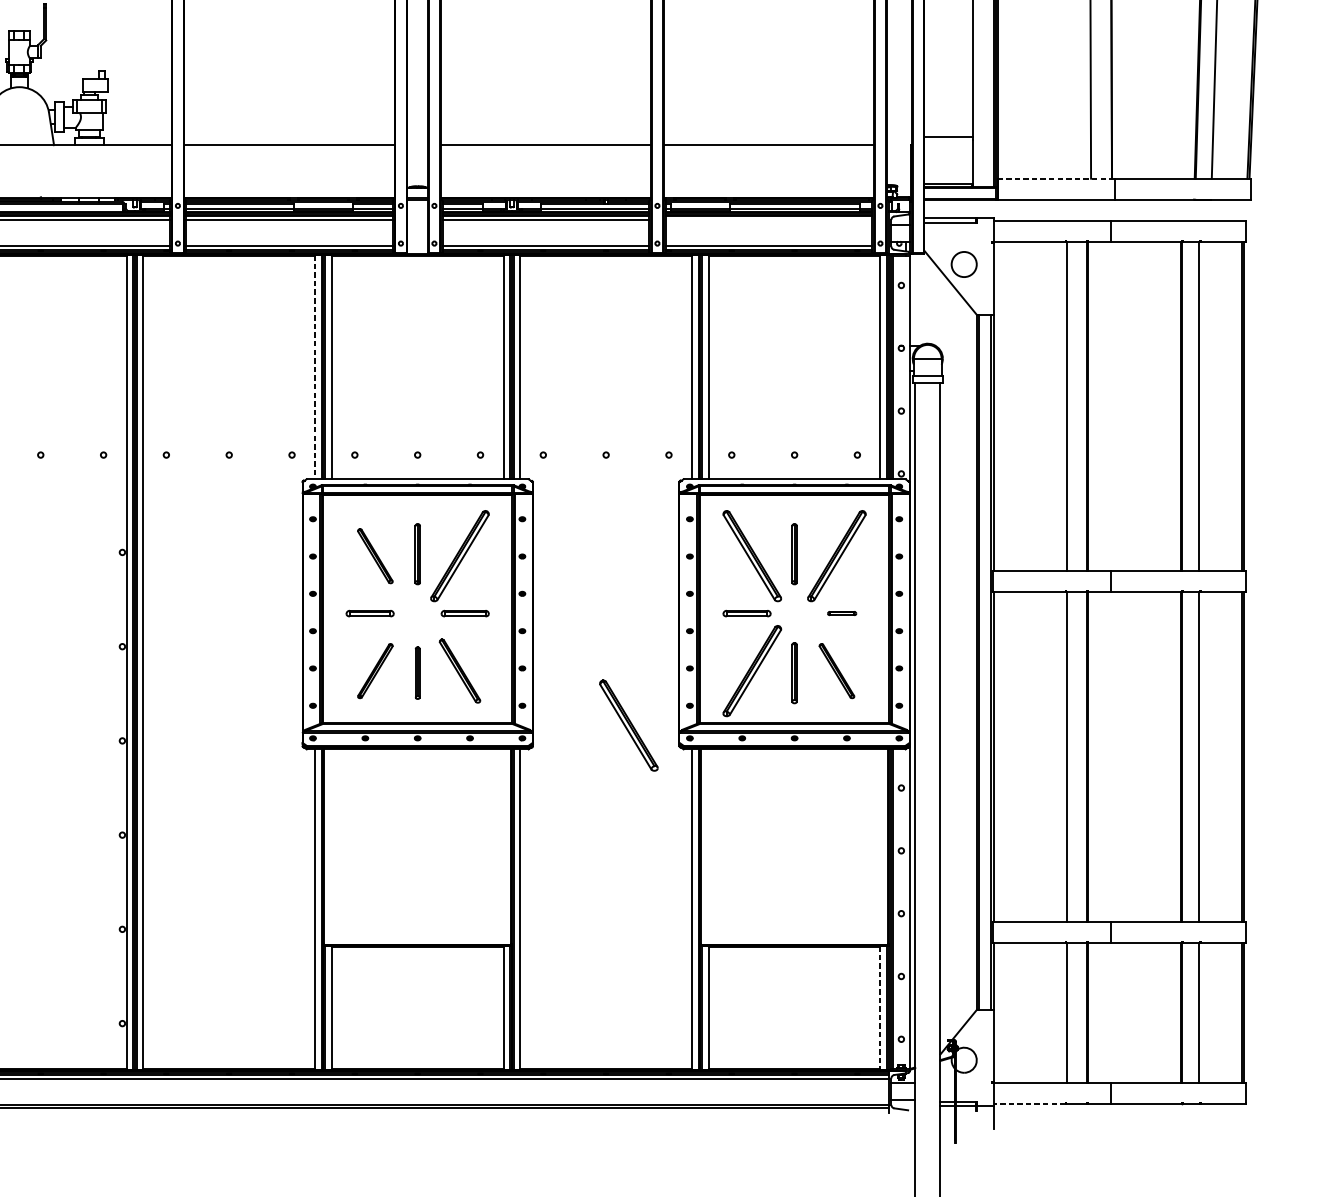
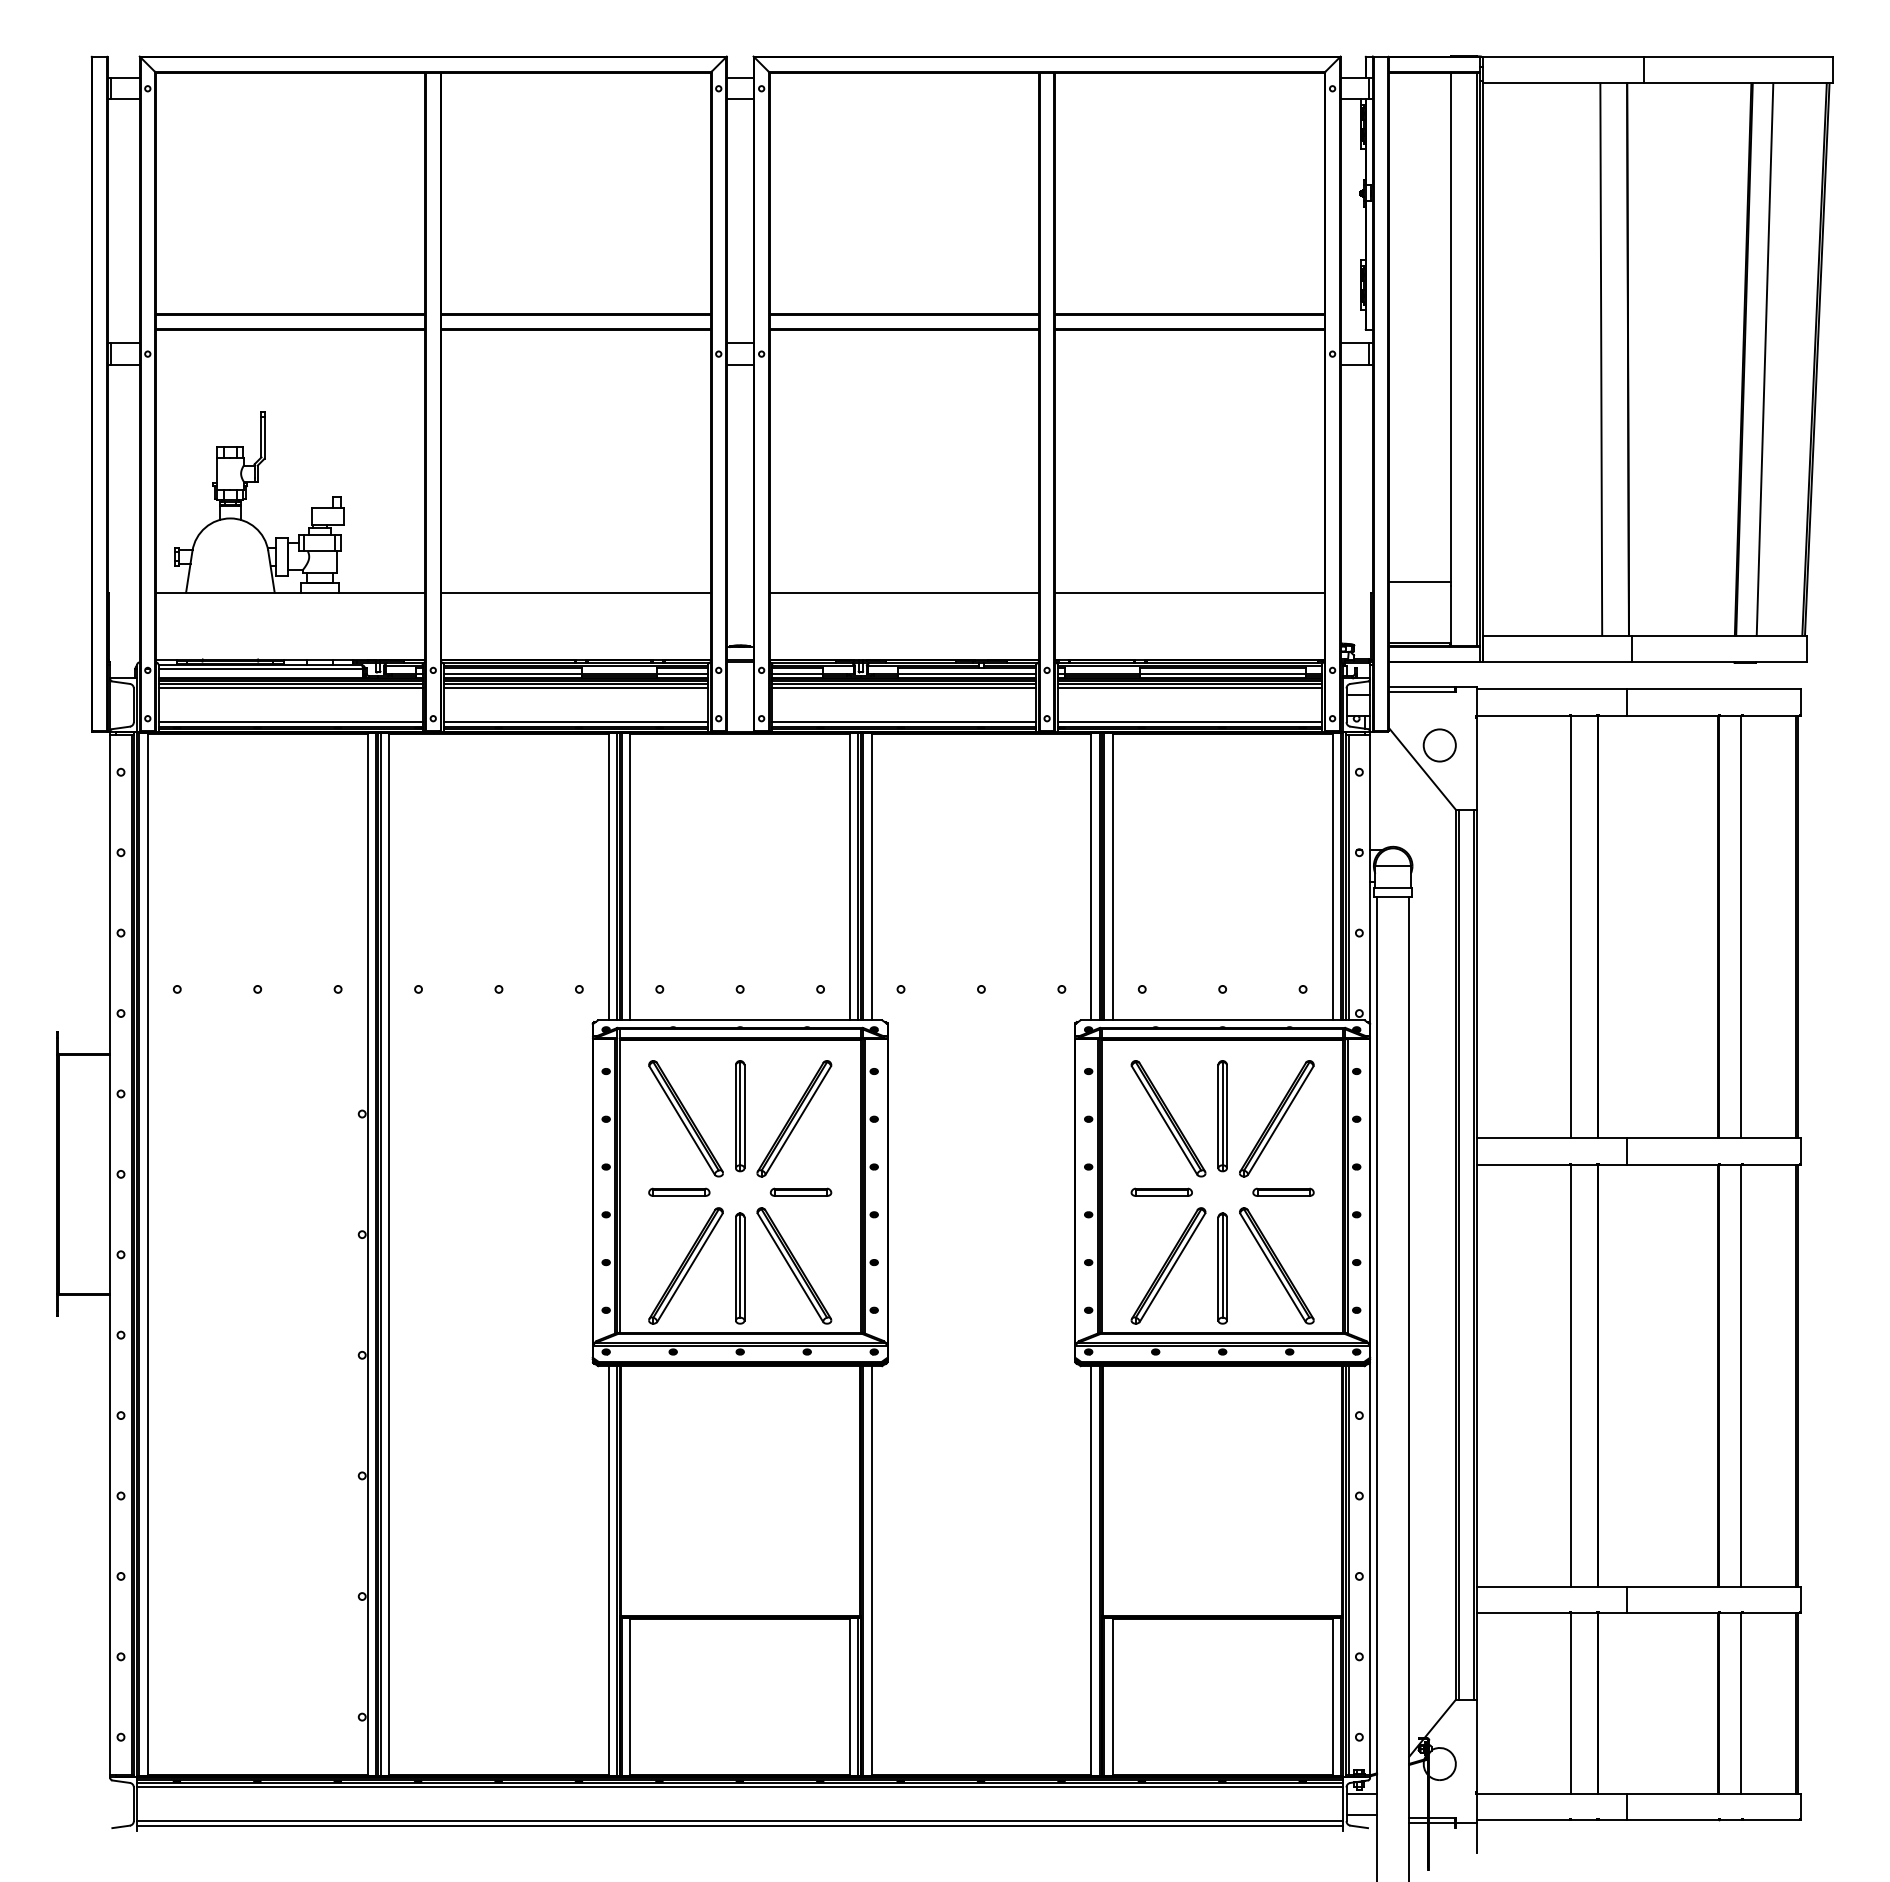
line: (1056, 178) -> (1557, 635), dashed -> solid
line: (768, 220) -> (1189, 688), added
line: (314, 367) -> (608, 877), dashed -> solid
part: (417, 554) -> (740, 1116), size x1.43
part: (794, 554) -> (1222, 1116), size x1.43
part: (374, 555) -> (685, 1118), size x1.67
part: (842, 612) -> (1283, 1191), size x1.67
part: (374, 670) -> (685, 1265), size x1.67
part: (460, 670) -> (794, 1265), size x1.43
part: (836, 670) -> (1276, 1265), size x1.67
part: (417, 673) -> (740, 1268), size x1.67
part: (794, 673) -> (1222, 1268), size x1.43
part: (628, 725) -> (1010, 1335), removed
line: (880, 1008) -> (1332, 1697), dashed -> solid
line: (1028, 1104) -> (1522, 1820), dashed -> solid

